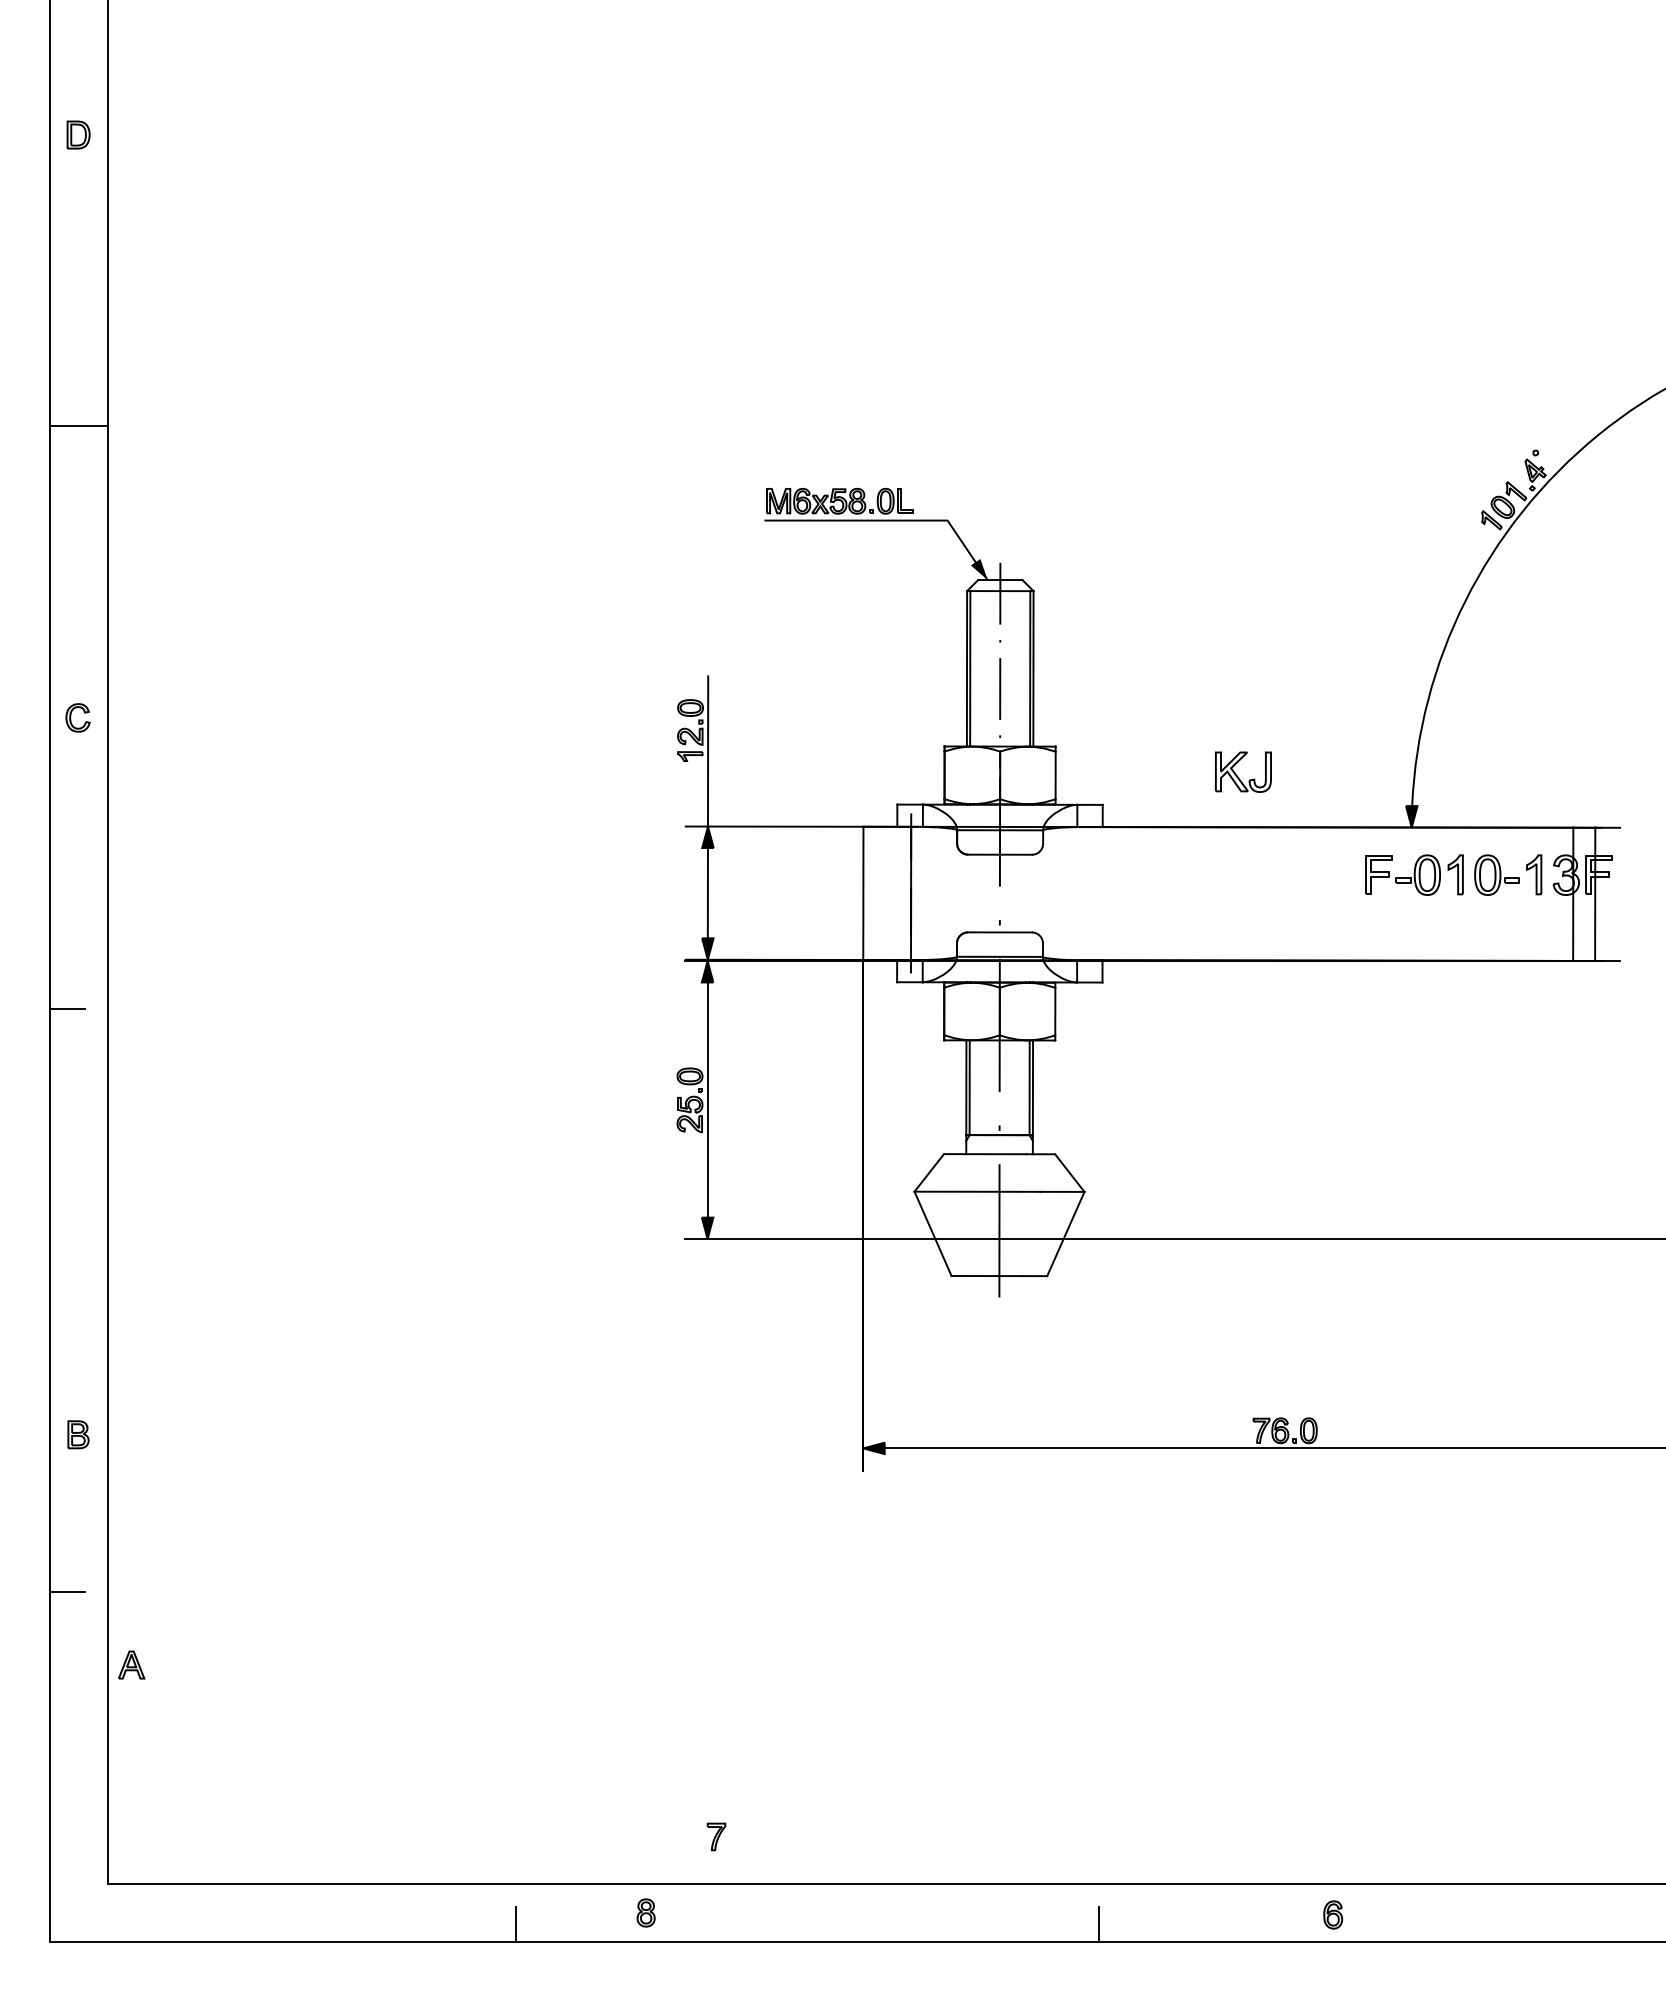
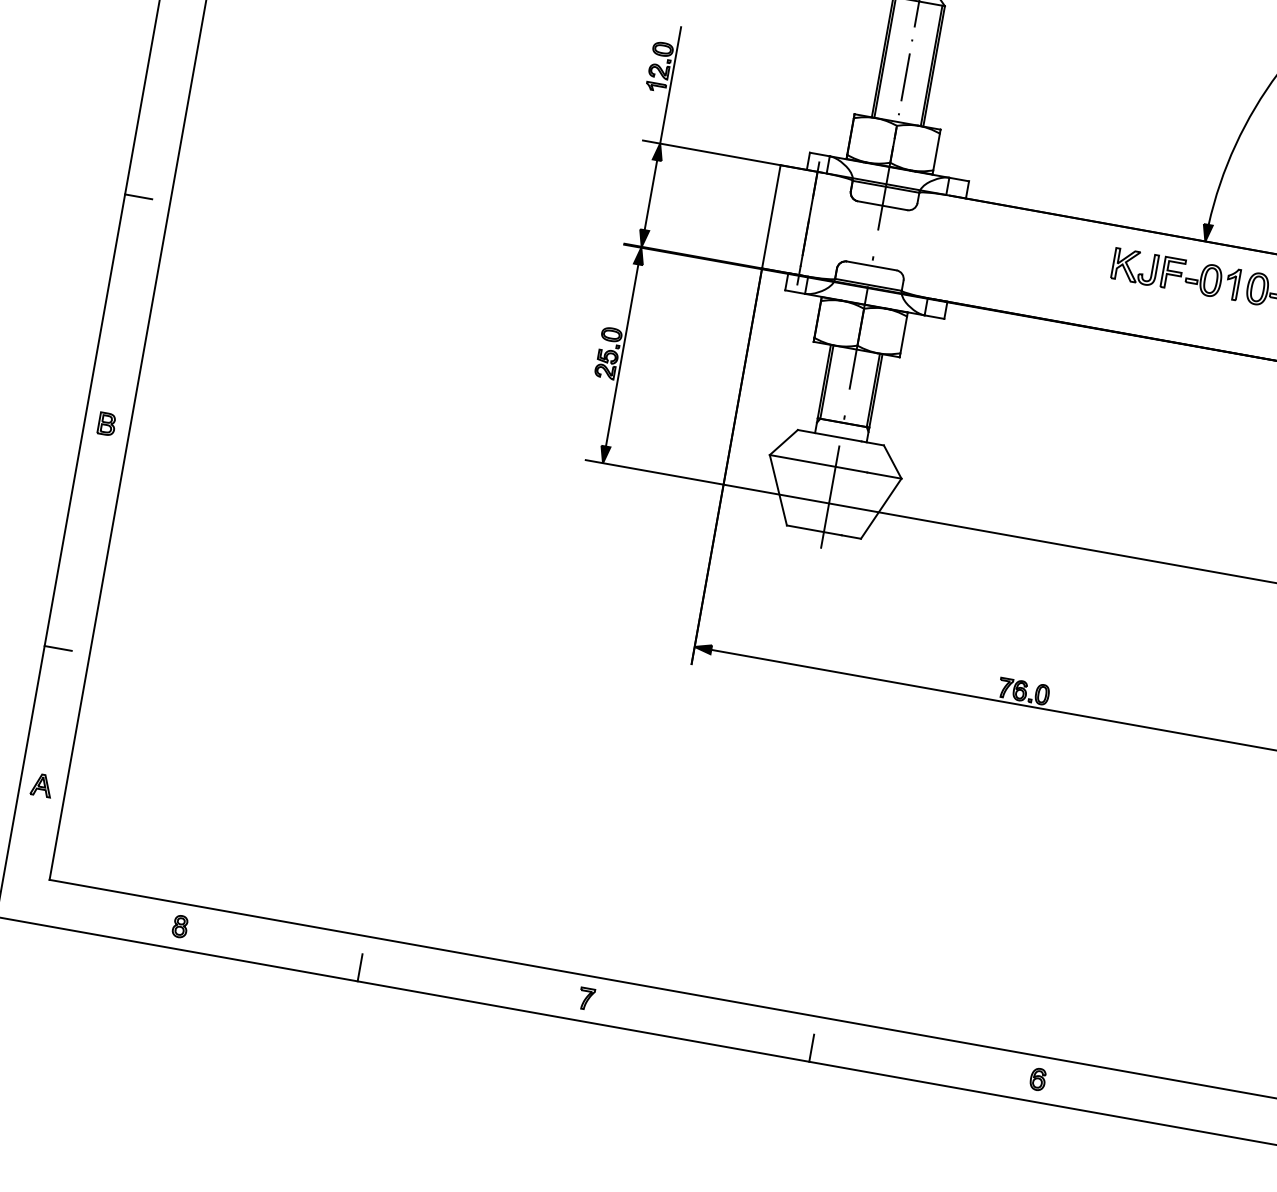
part: (1238, 776) -> (1130, 269), moved
part: (78, 1434) -> (107, 423), moved
part: (131, 1664) -> (41, 784), moved
part: (716, 1836) -> (586, 998), moved
part: (645, 1912) -> (179, 926), moved
part: (1333, 1914) -> (1038, 1079), moved

